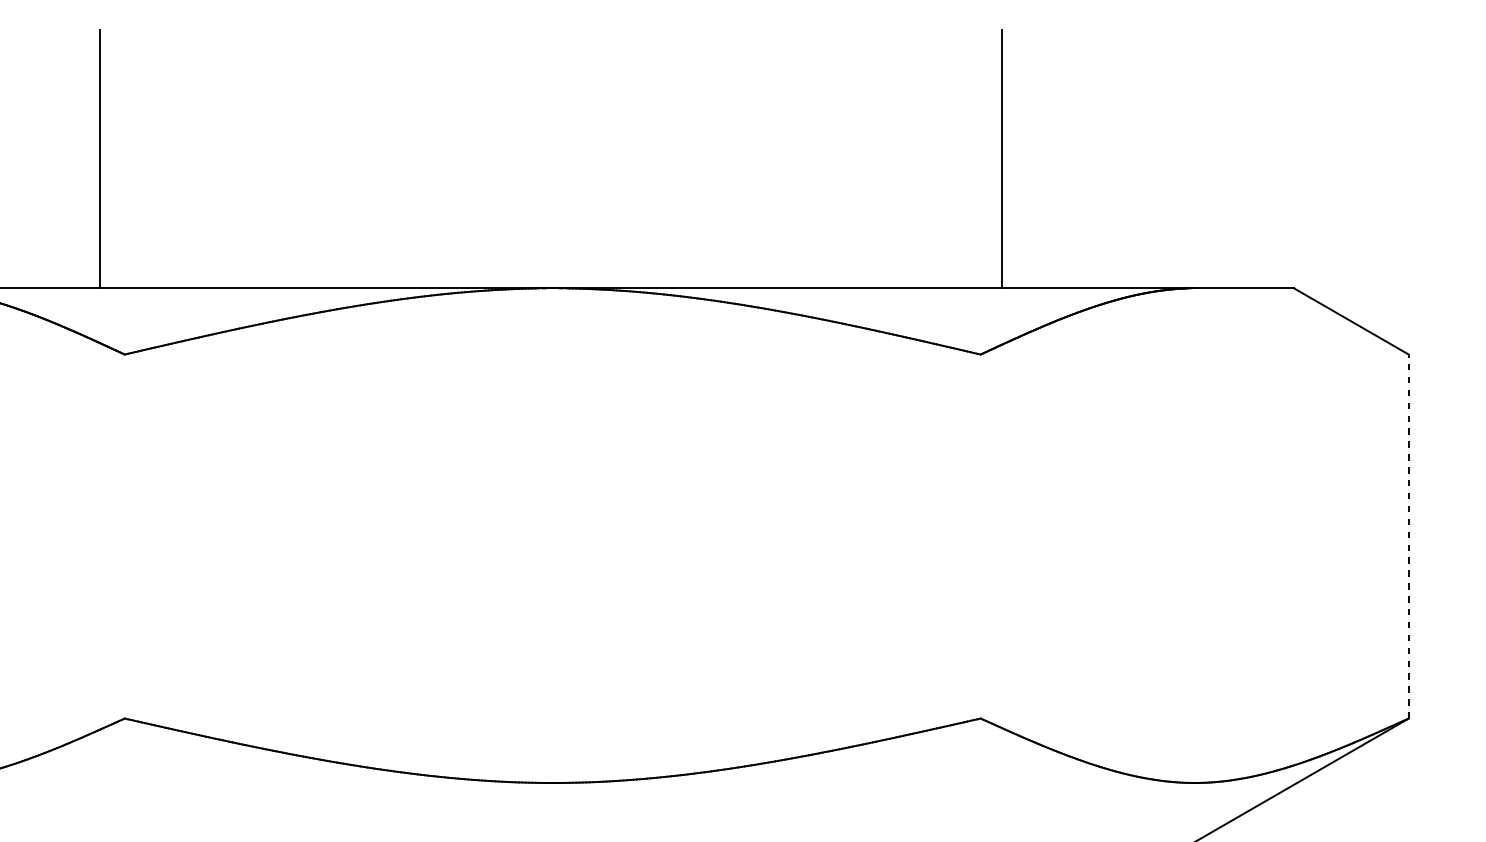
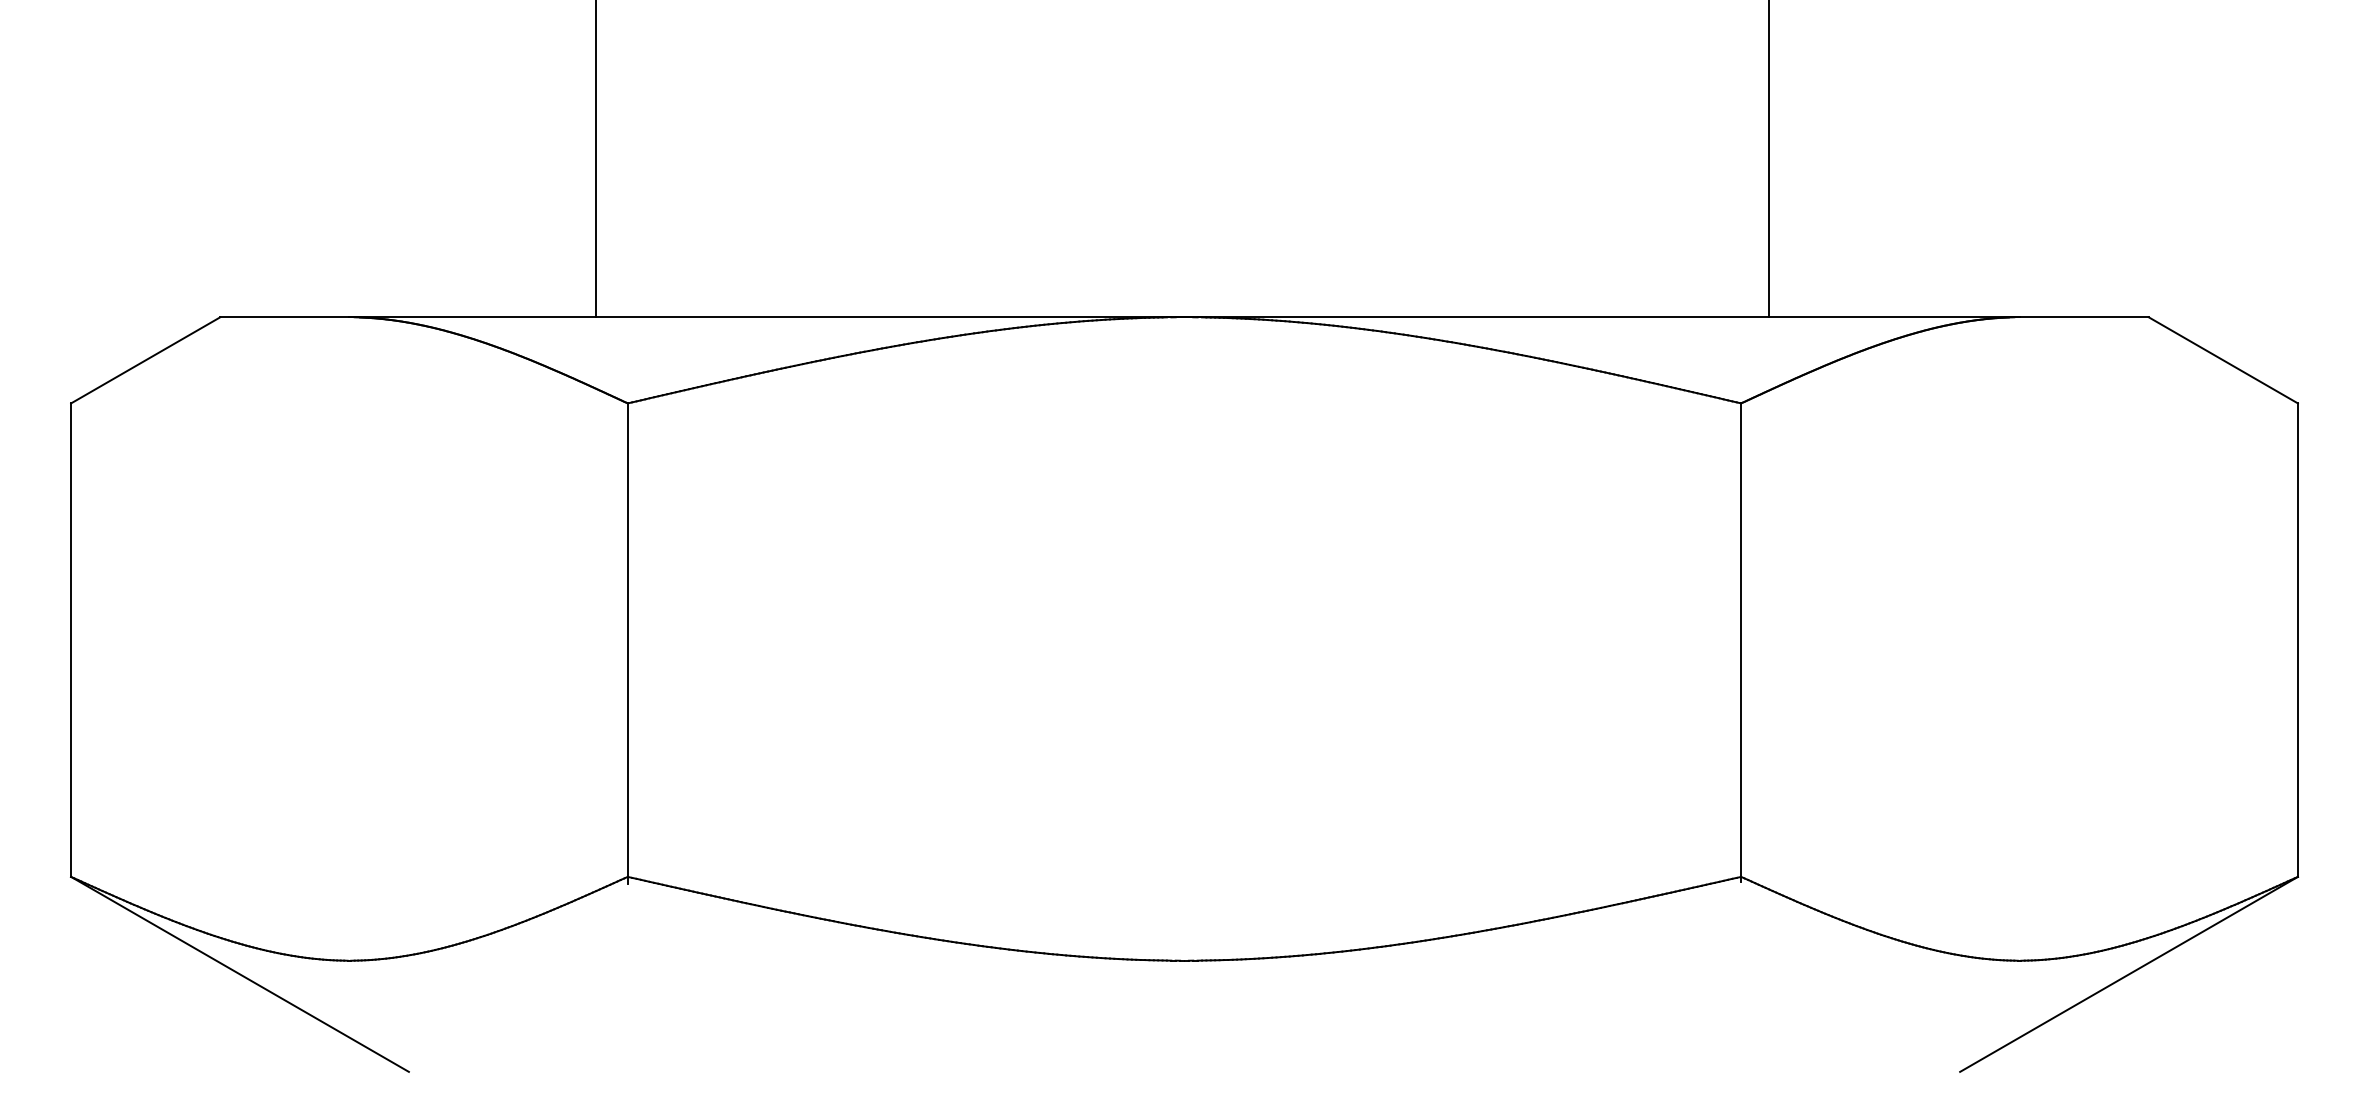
line: (1408, 536) -> (2297, 640), dashed -> solid
line: (980, 538) -> (1741, 642), added
line: (124, 539) -> (627, 643), added

